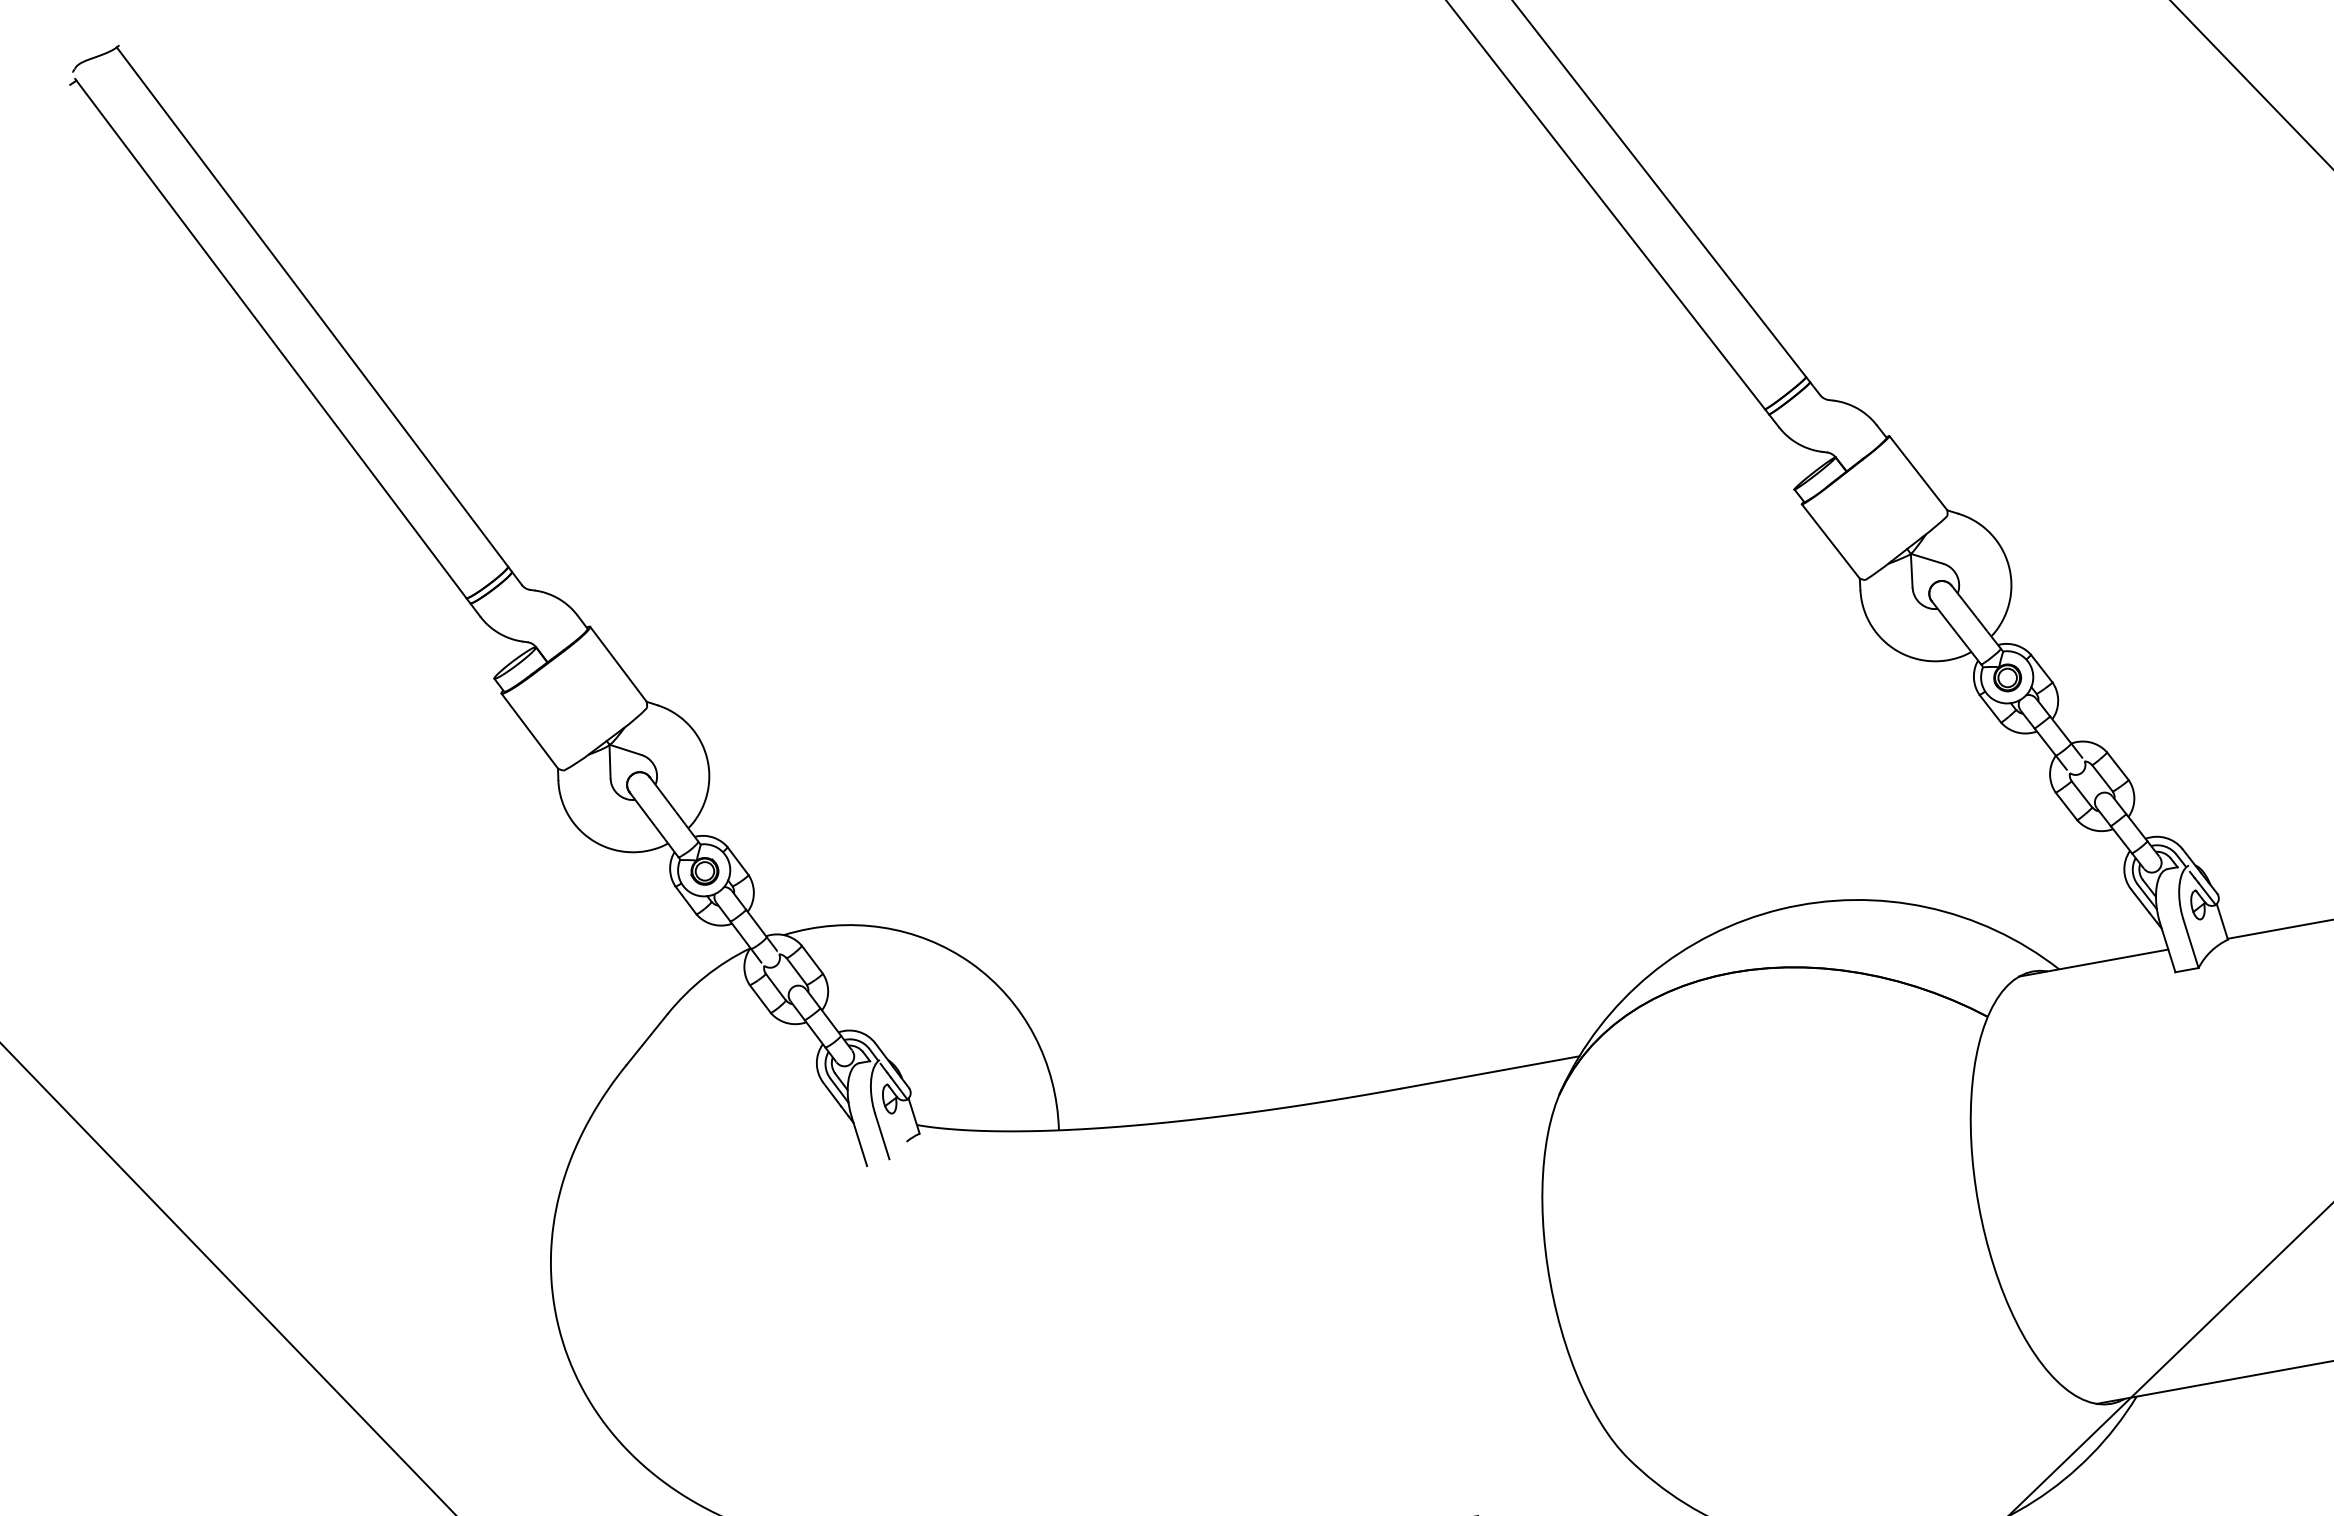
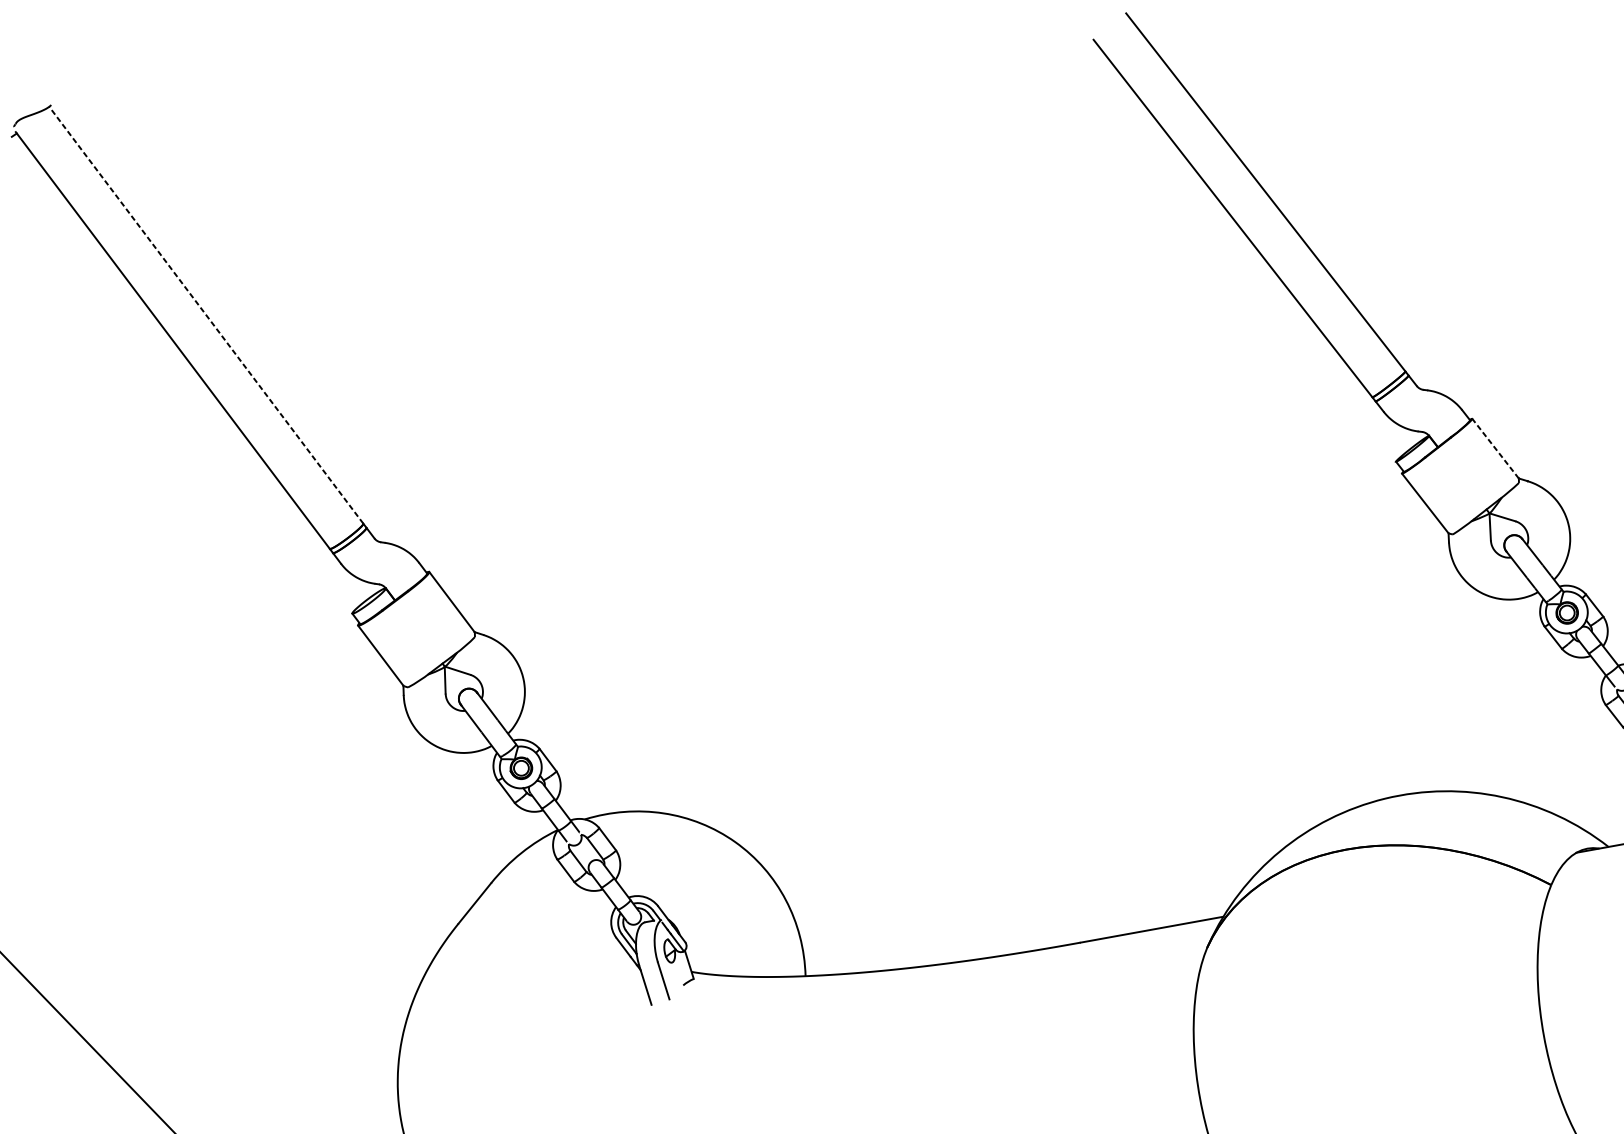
line: (312, 306) -> (206, 314), solid -> dashed
line: (1918, 472) -> (1495, 448), solid -> dashed

